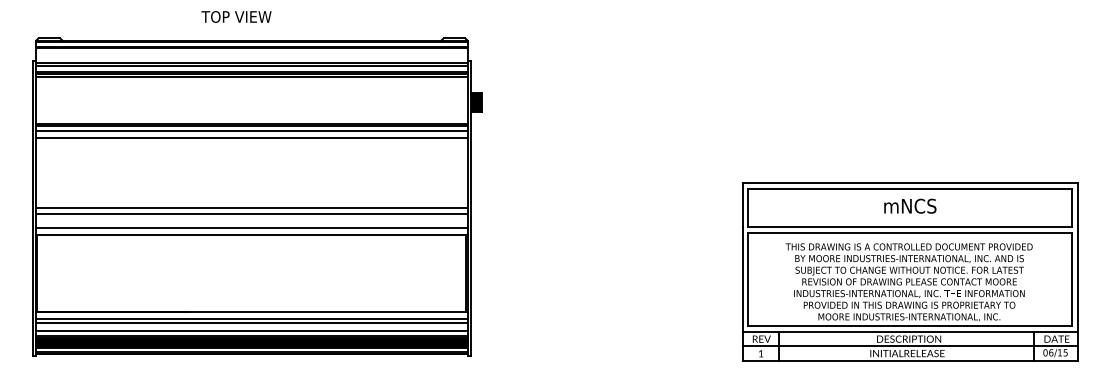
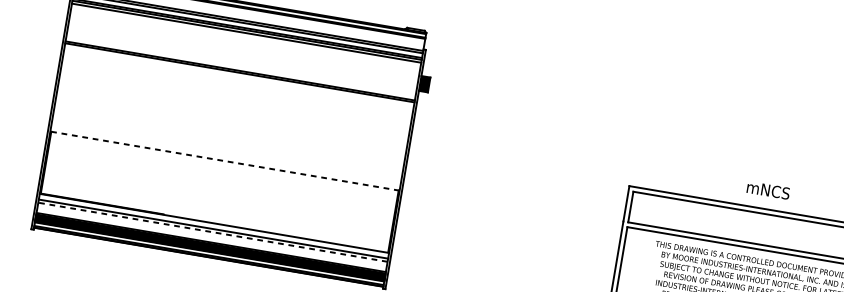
line: (251, 130) -> (239, 76), removed
line: (251, 138) -> (237, 82), removed
text: (910, 205) -> (768, 189), moved
line: (251, 207) -> (228, 138), removed
line: (251, 213) -> (227, 143), removed
line: (251, 228) -> (225, 155), removed
line: (251, 235) -> (224, 161), solid -> dashed
line: (251, 323) -> (212, 232), solid -> dashed
line: (251, 330) -> (211, 238), removed

